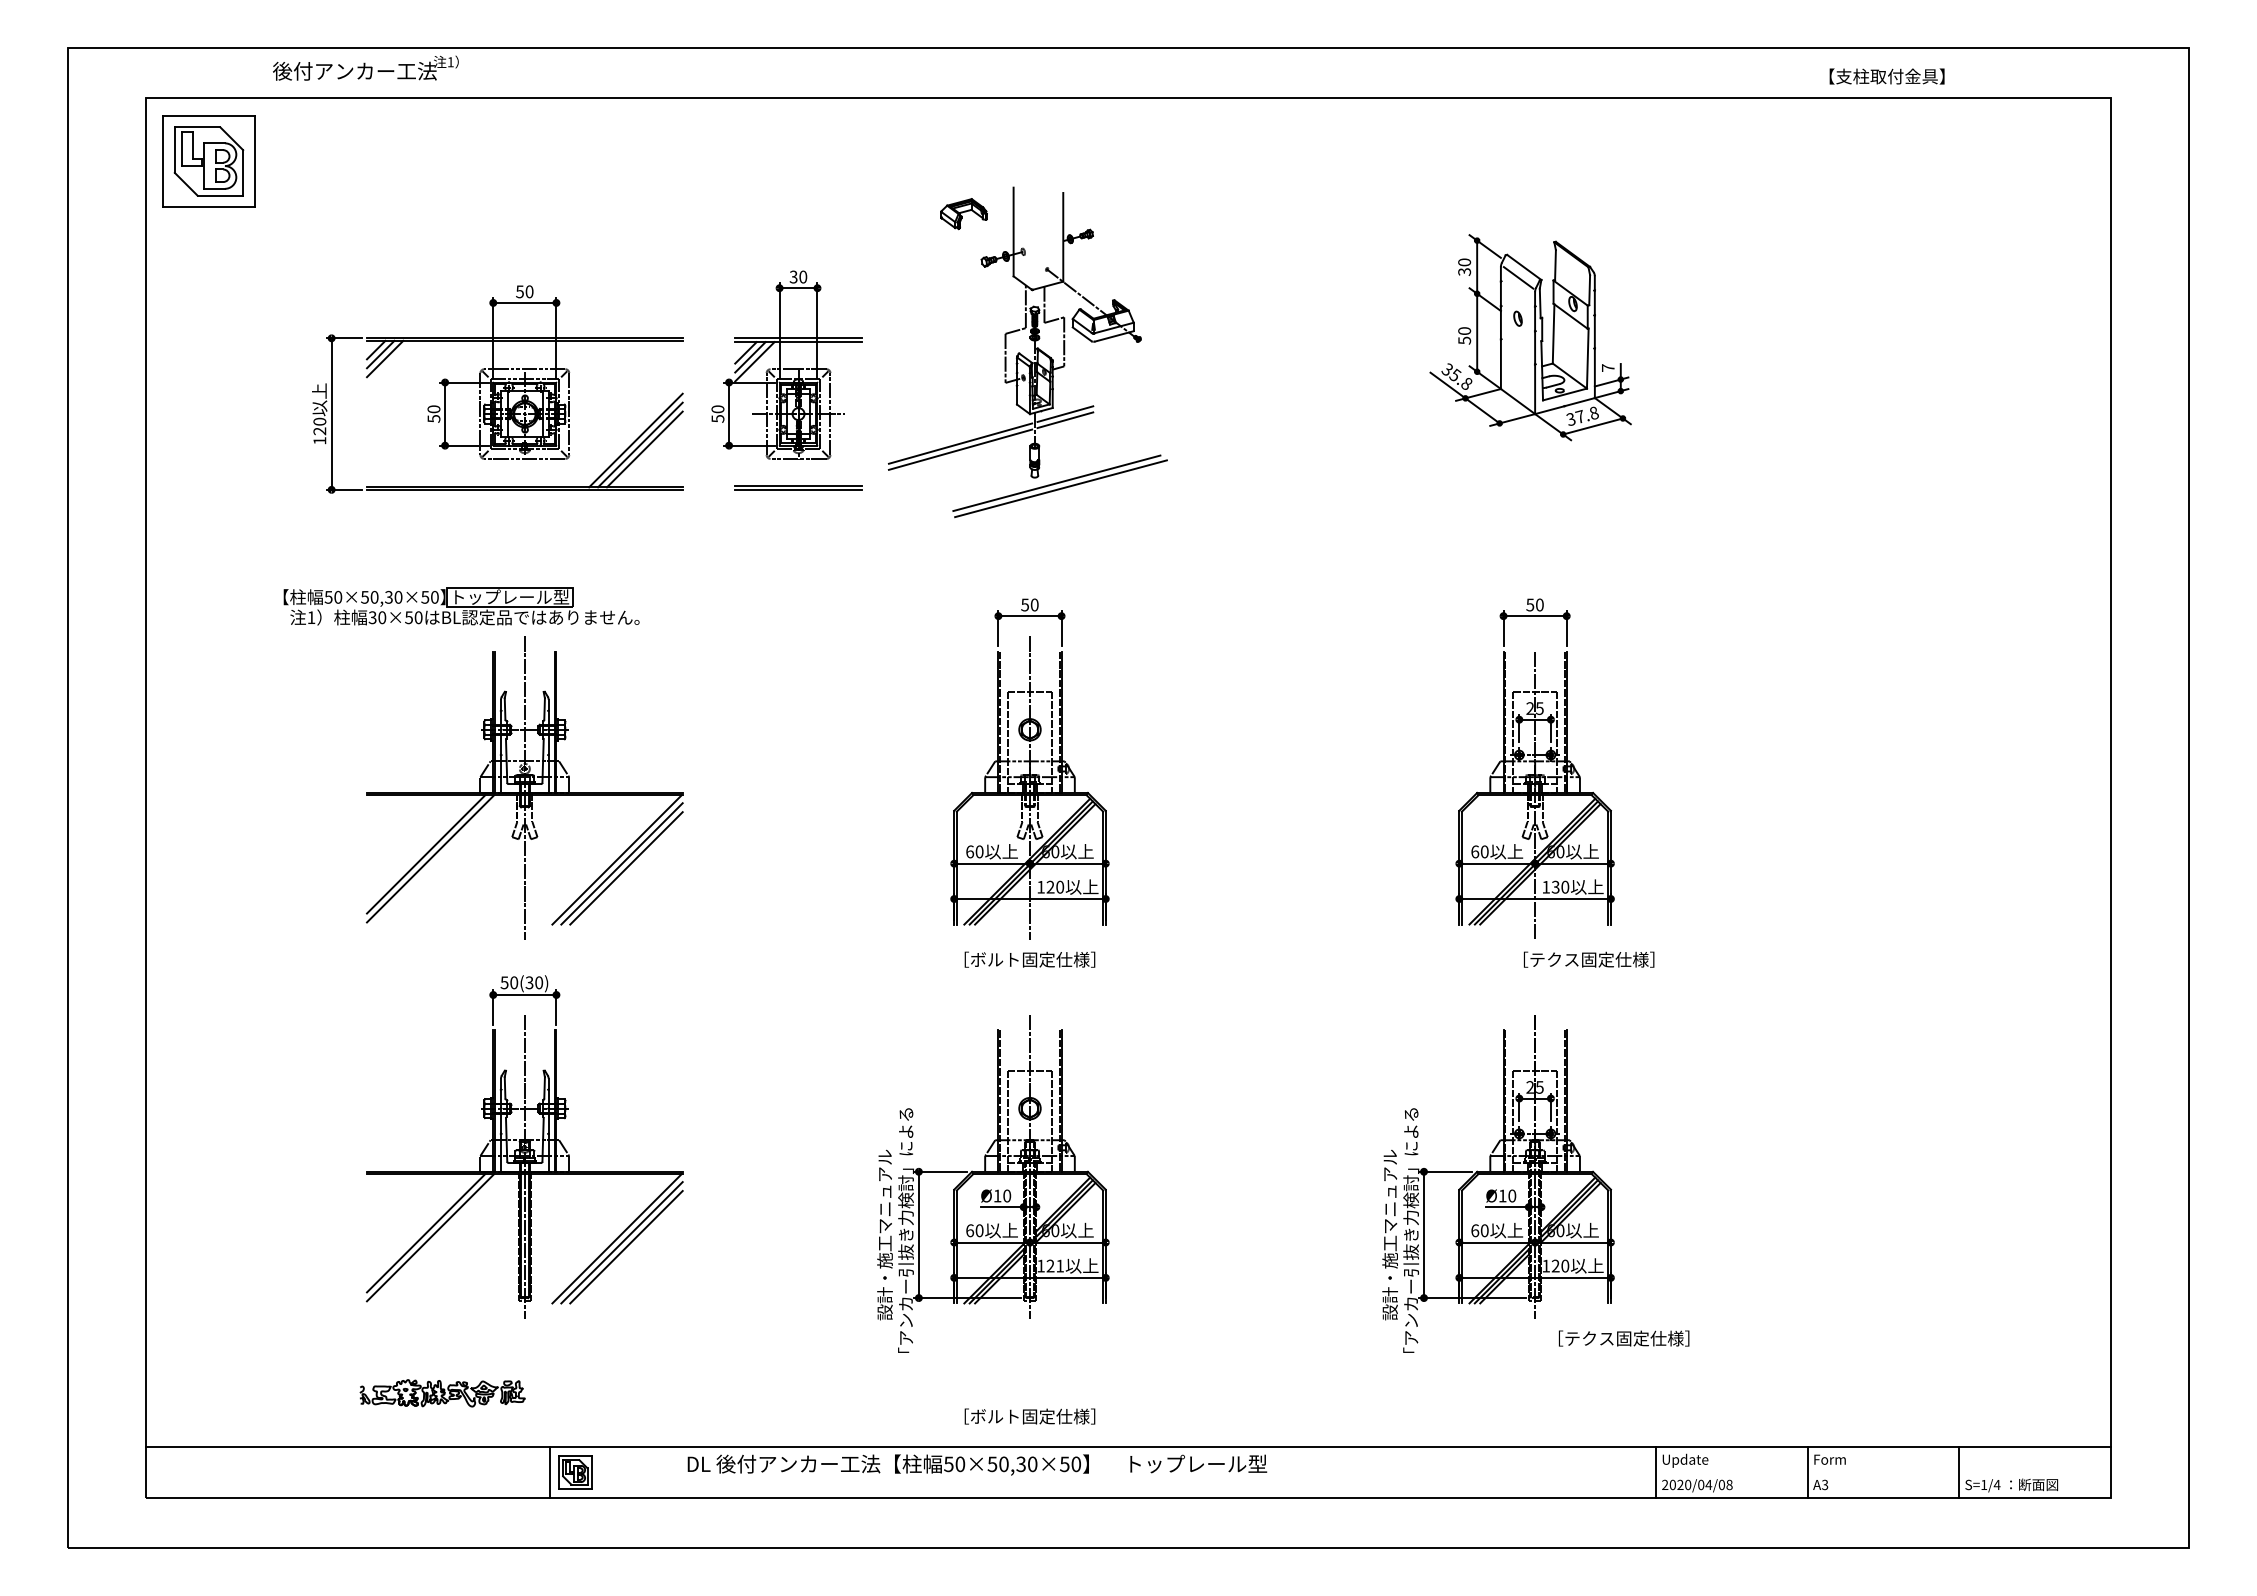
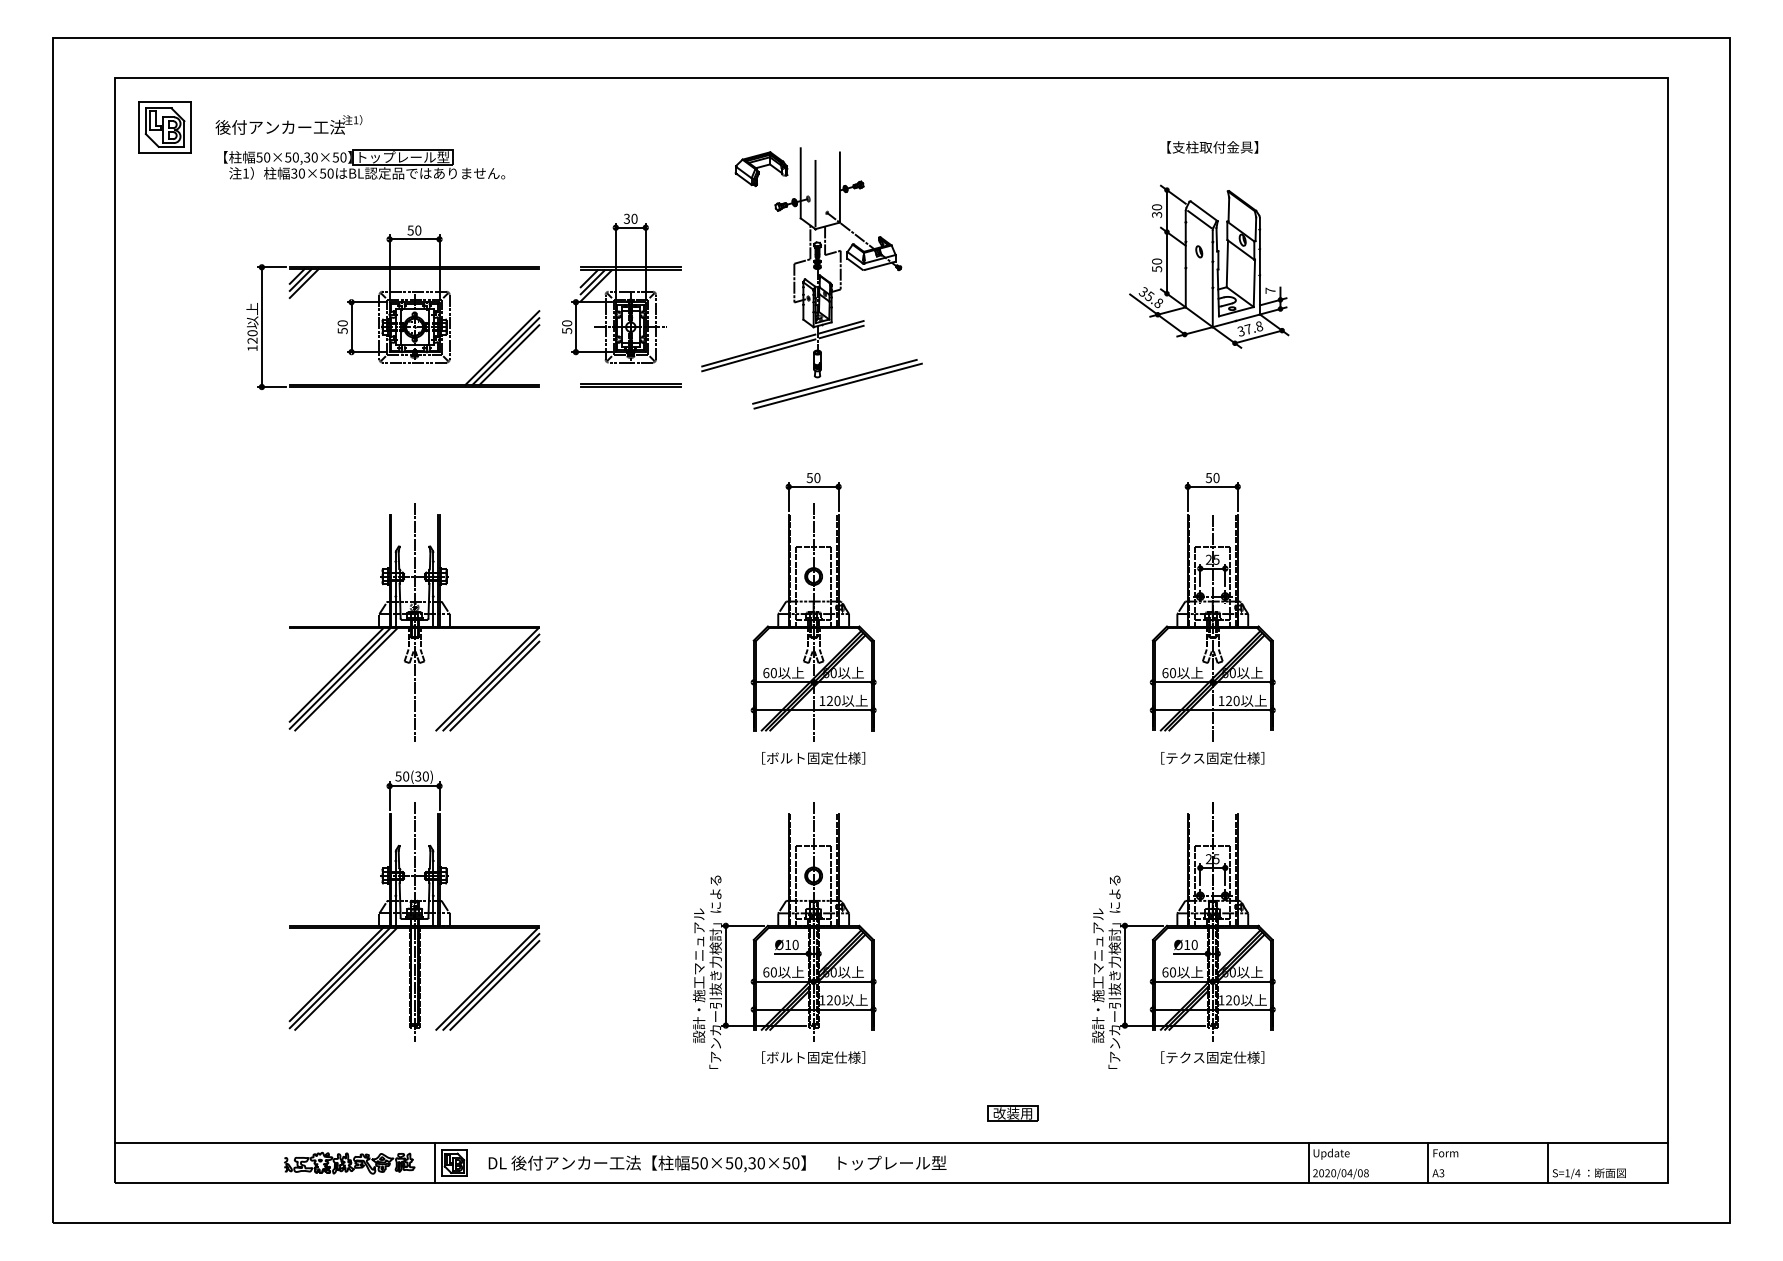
text: (365, 67) -> (288, 124), moved
text: (1886, 76) -> (1212, 147), moved
part: (209, 161) -> (165, 127), size x0.71
part: (963, 213) -> (761, 168), size x1.43
line: (1032, 244) -> (815, 193), added
part: (461, 606) -> (364, 164), moved
line: (437, 859) -> (345, 679), added
text: (1555, 887) -> (1228, 701), 130 -> 120
text: (1589, 959) -> (1213, 758), moved
line: (437, 1238) -> (345, 978), added
text: (1060, 1265) -> (837, 999), 121 -> 120
text: (1624, 1338) -> (1213, 1057), moved
part: (442, 1393) -> (349, 1163), moved
part: (1282, 1409) -> (1013, 1113), added
text: (1029, 1416) -> (813, 1057), moved
text: (977, 1464) -> (717, 1163), moved

